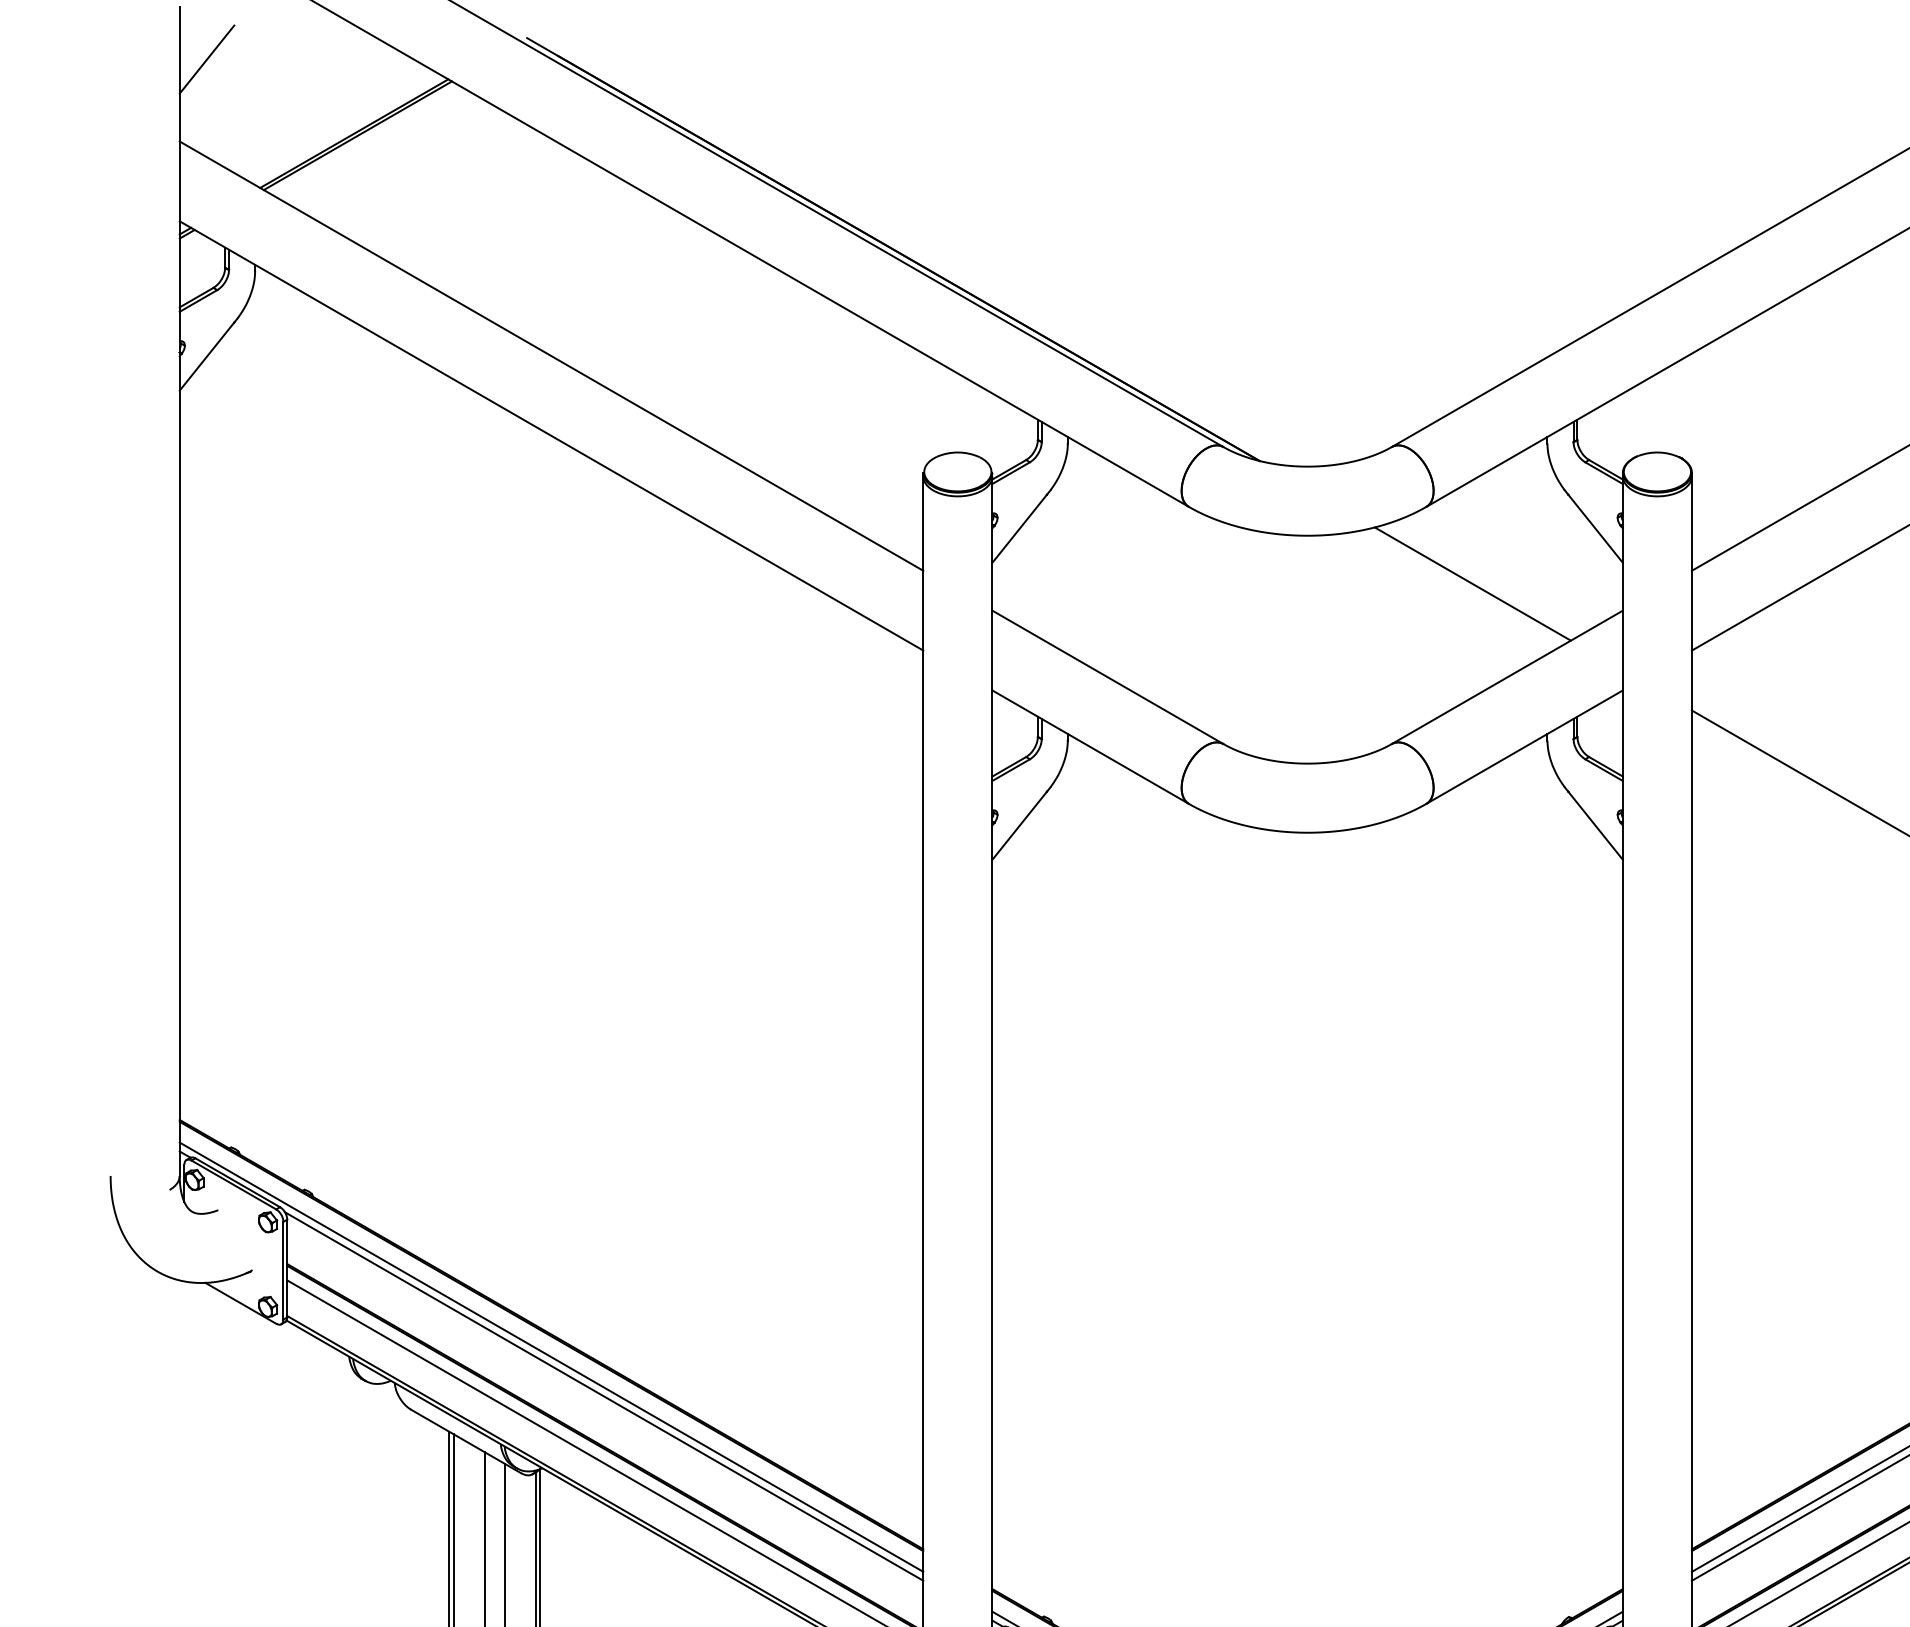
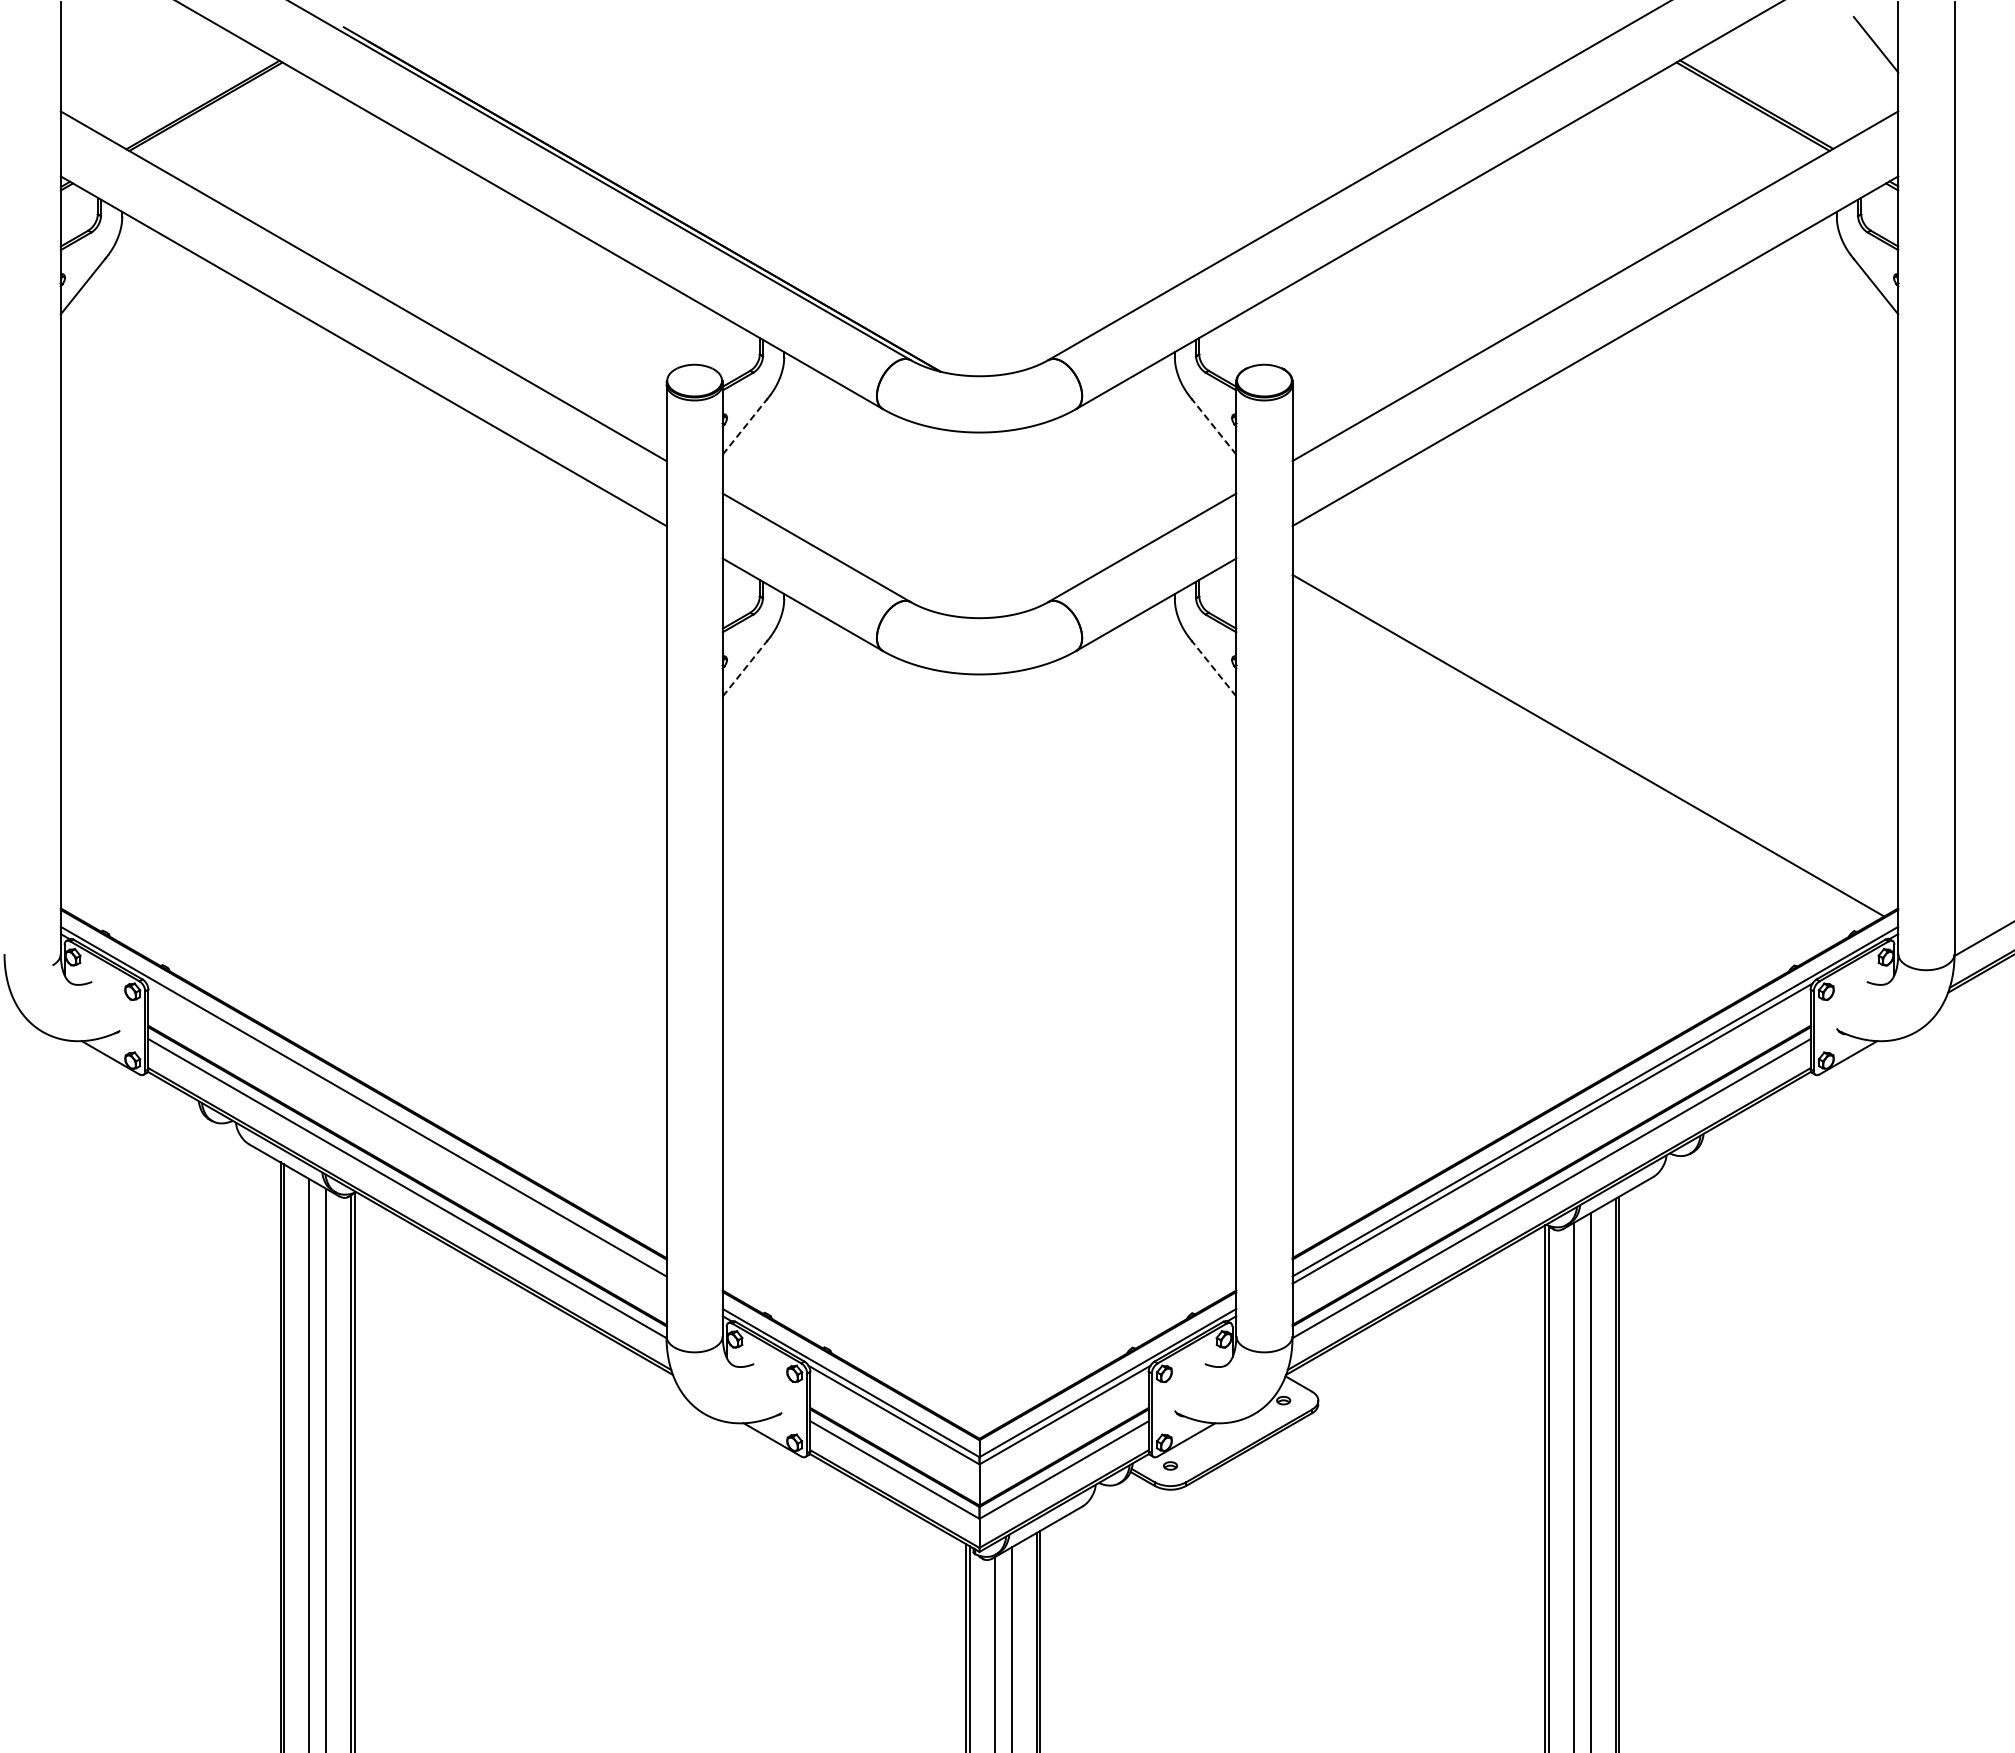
line: (206, 59) -> (82, 44), removed
line: (1020, 528) -> (745, 426), solid -> dashed
line: (1596, 528) -> (1214, 426), solid -> dashed
line: (1472, 583) -> (1113, 471), removed
line: (1019, 825) -> (744, 668), solid -> dashed
line: (1596, 825) -> (1214, 668), solid -> dashed
line: (604, 1396) -> (406, 1133), removed

